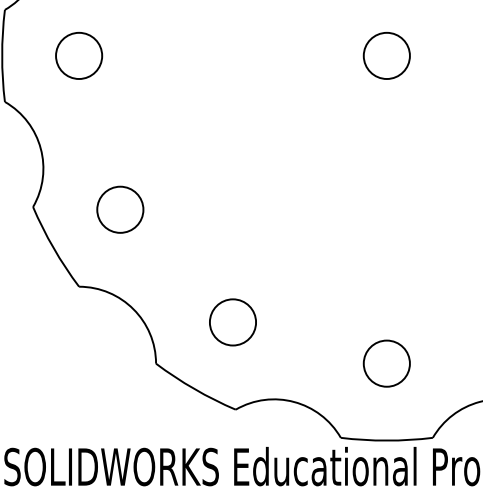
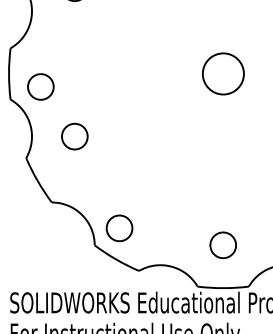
circle: (78, 55) -> (40, 86), moved
circle: (385, 55) -> (222, 73), size x1.6
circle: (119, 209) -> (74, 136), moved
circle: (232, 322) -> (119, 228), moved

